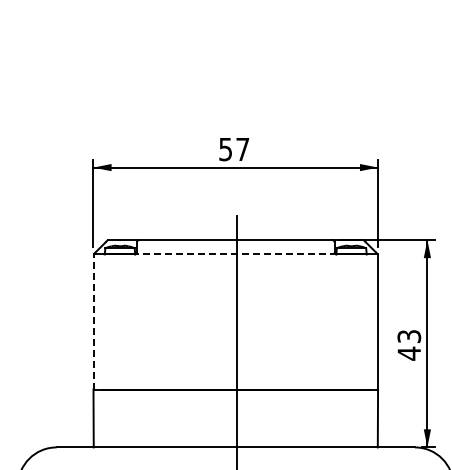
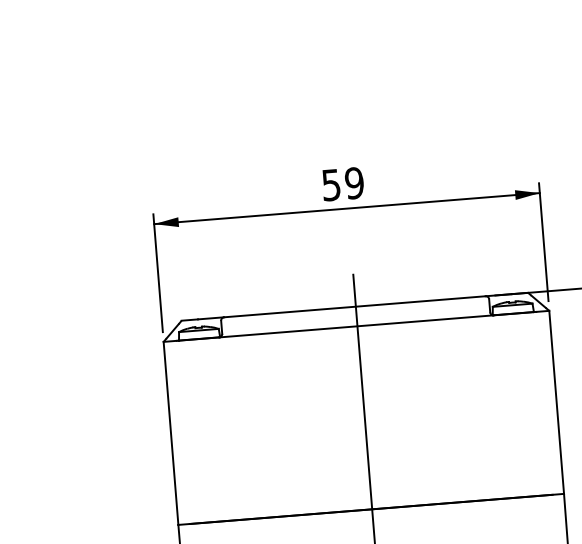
text: (242, 149) -> (354, 183), 57 -> 59
line: (235, 254) -> (356, 326), dashed -> solid
line: (93, 322) -> (171, 434), dashed -> solid

